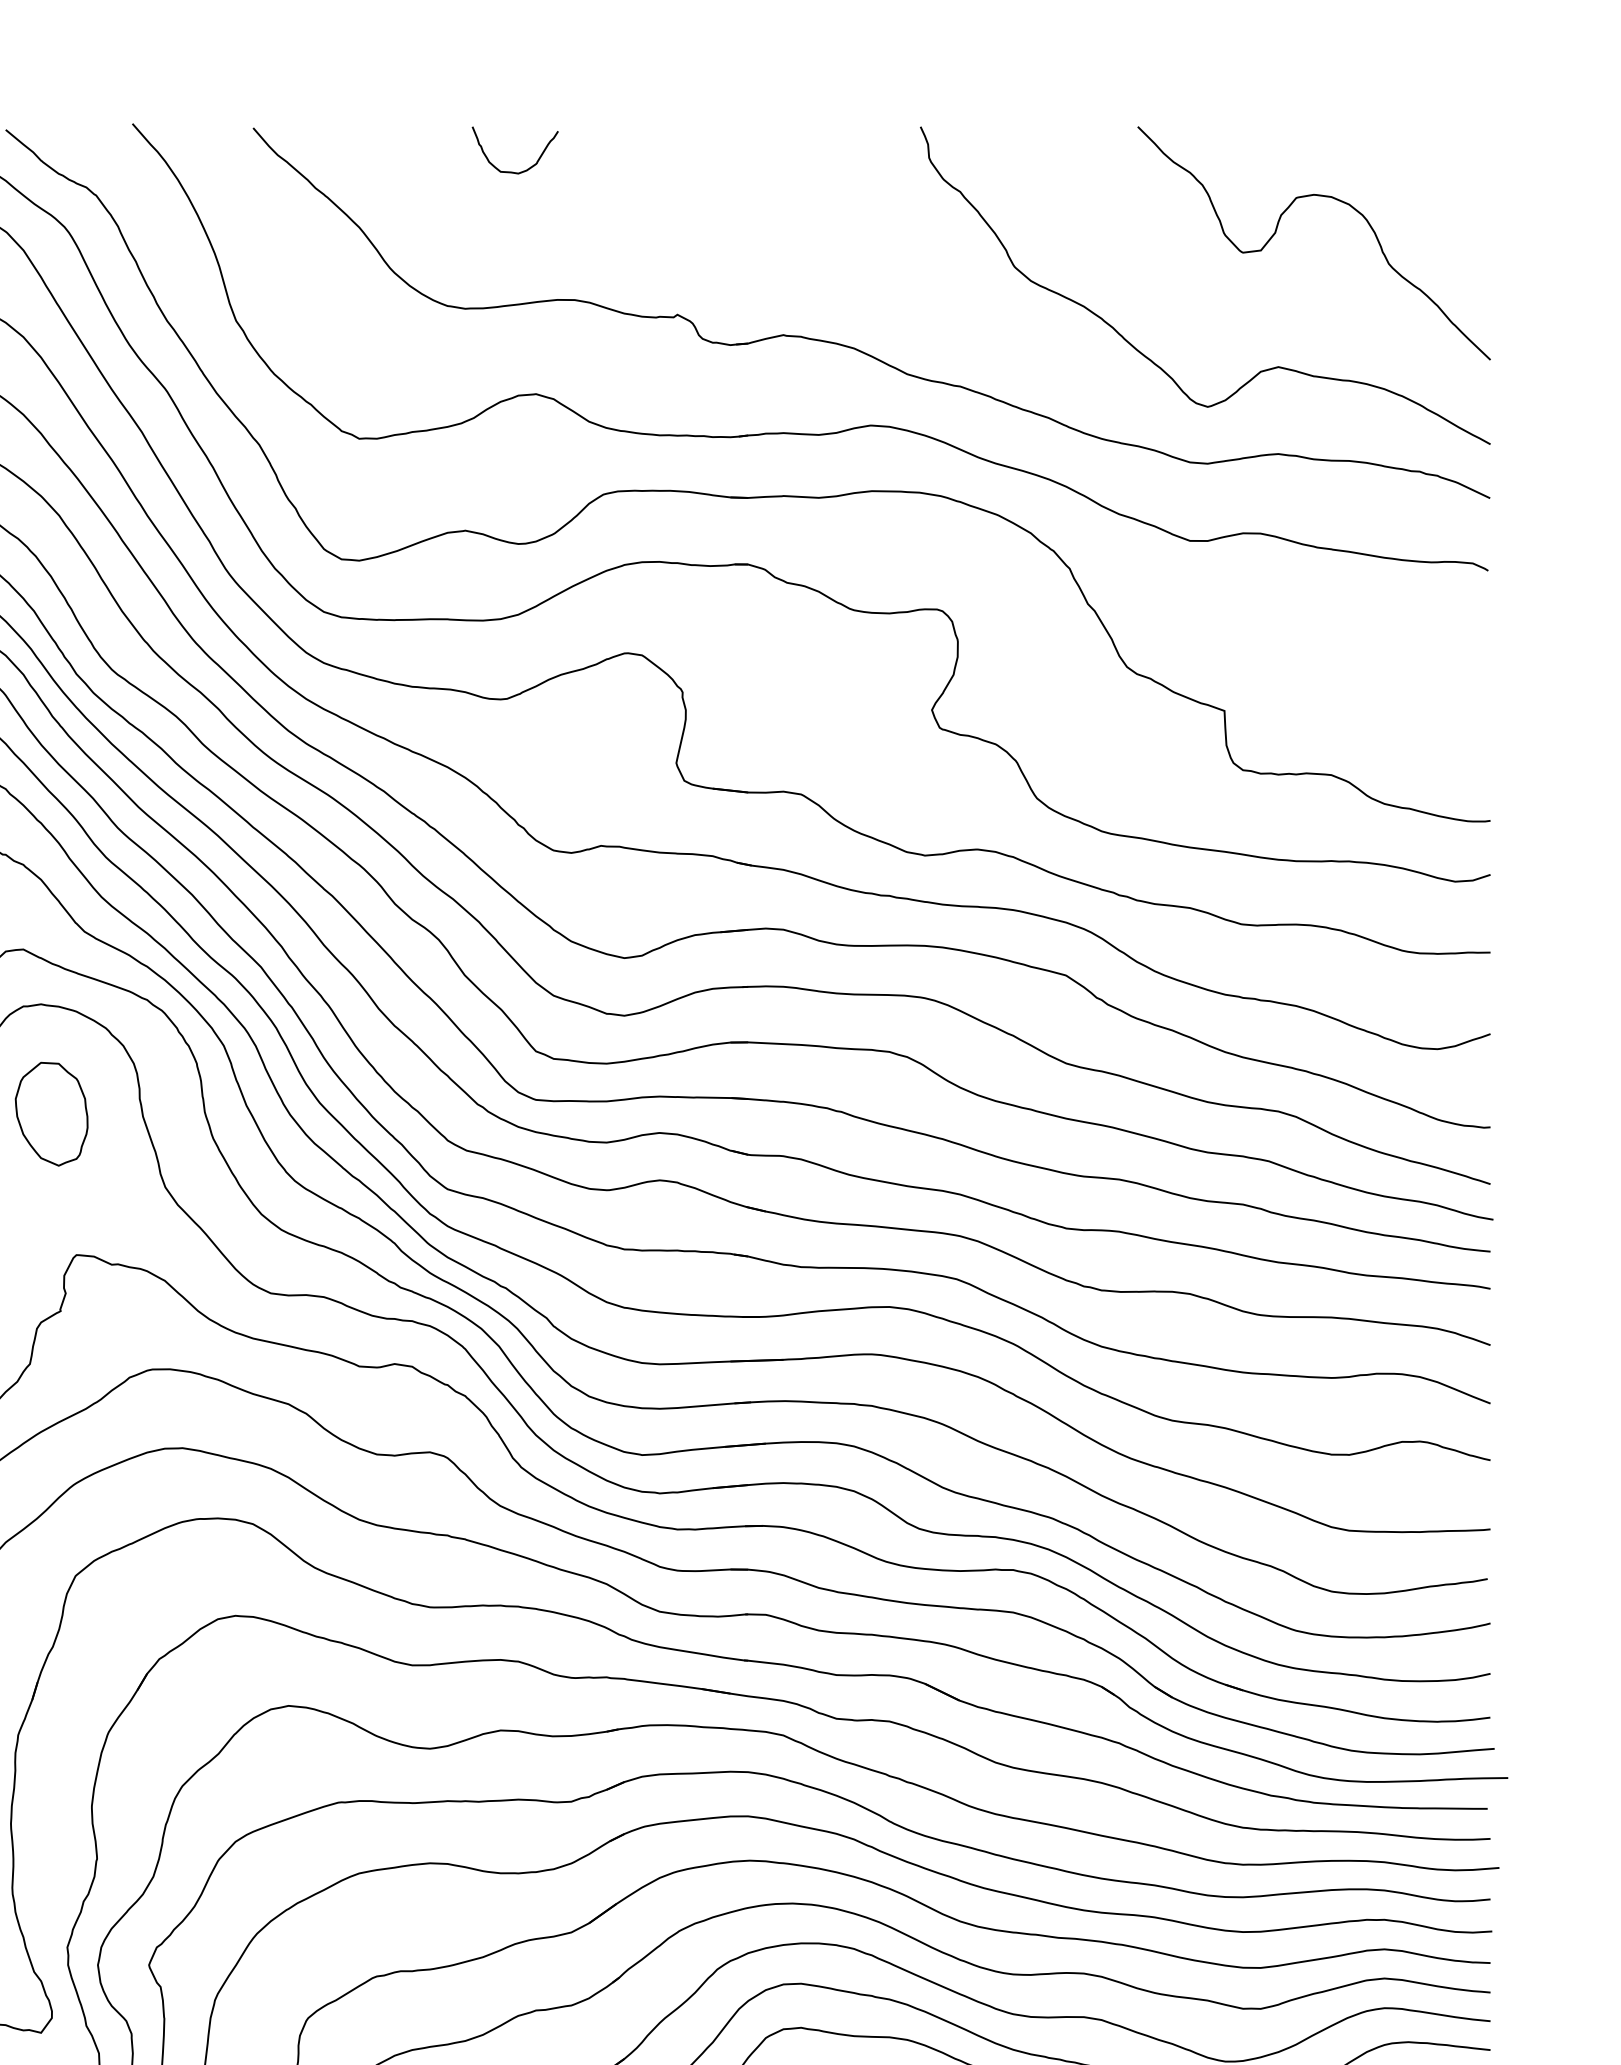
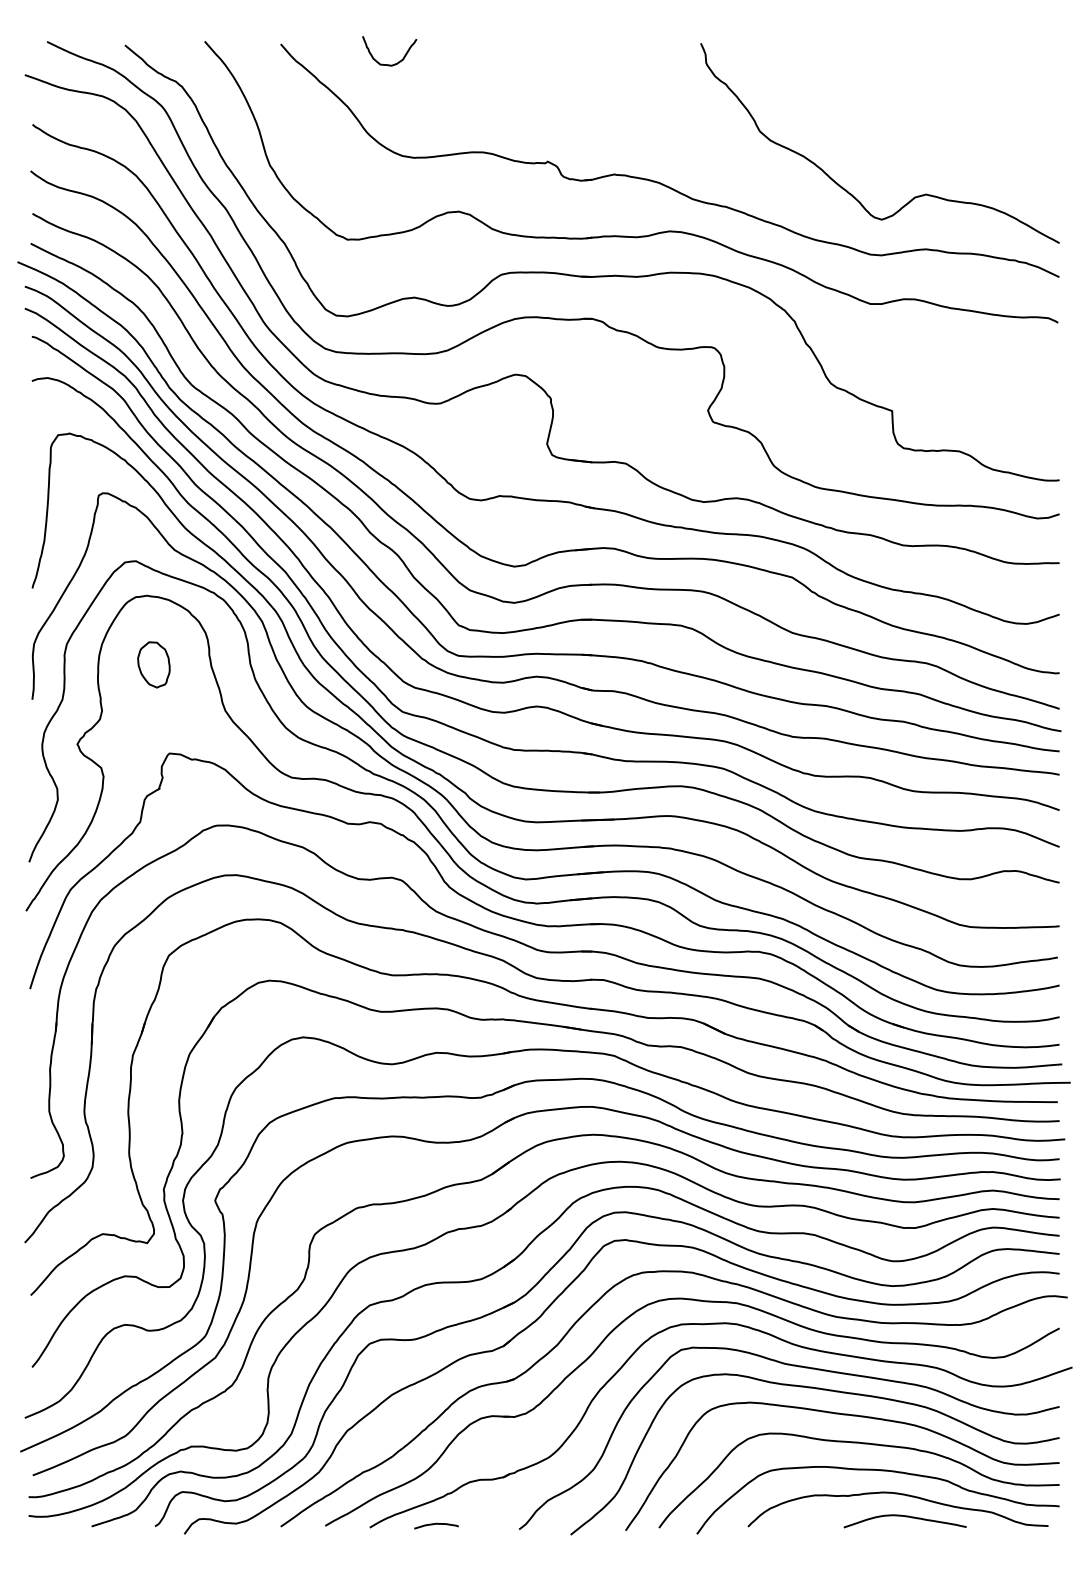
curve: (522, 169) -> (394, 63), moved
curve: (1277, 231) -> (925, 109), removed
part: (51, 1113) -> (153, 664), size x0.7

